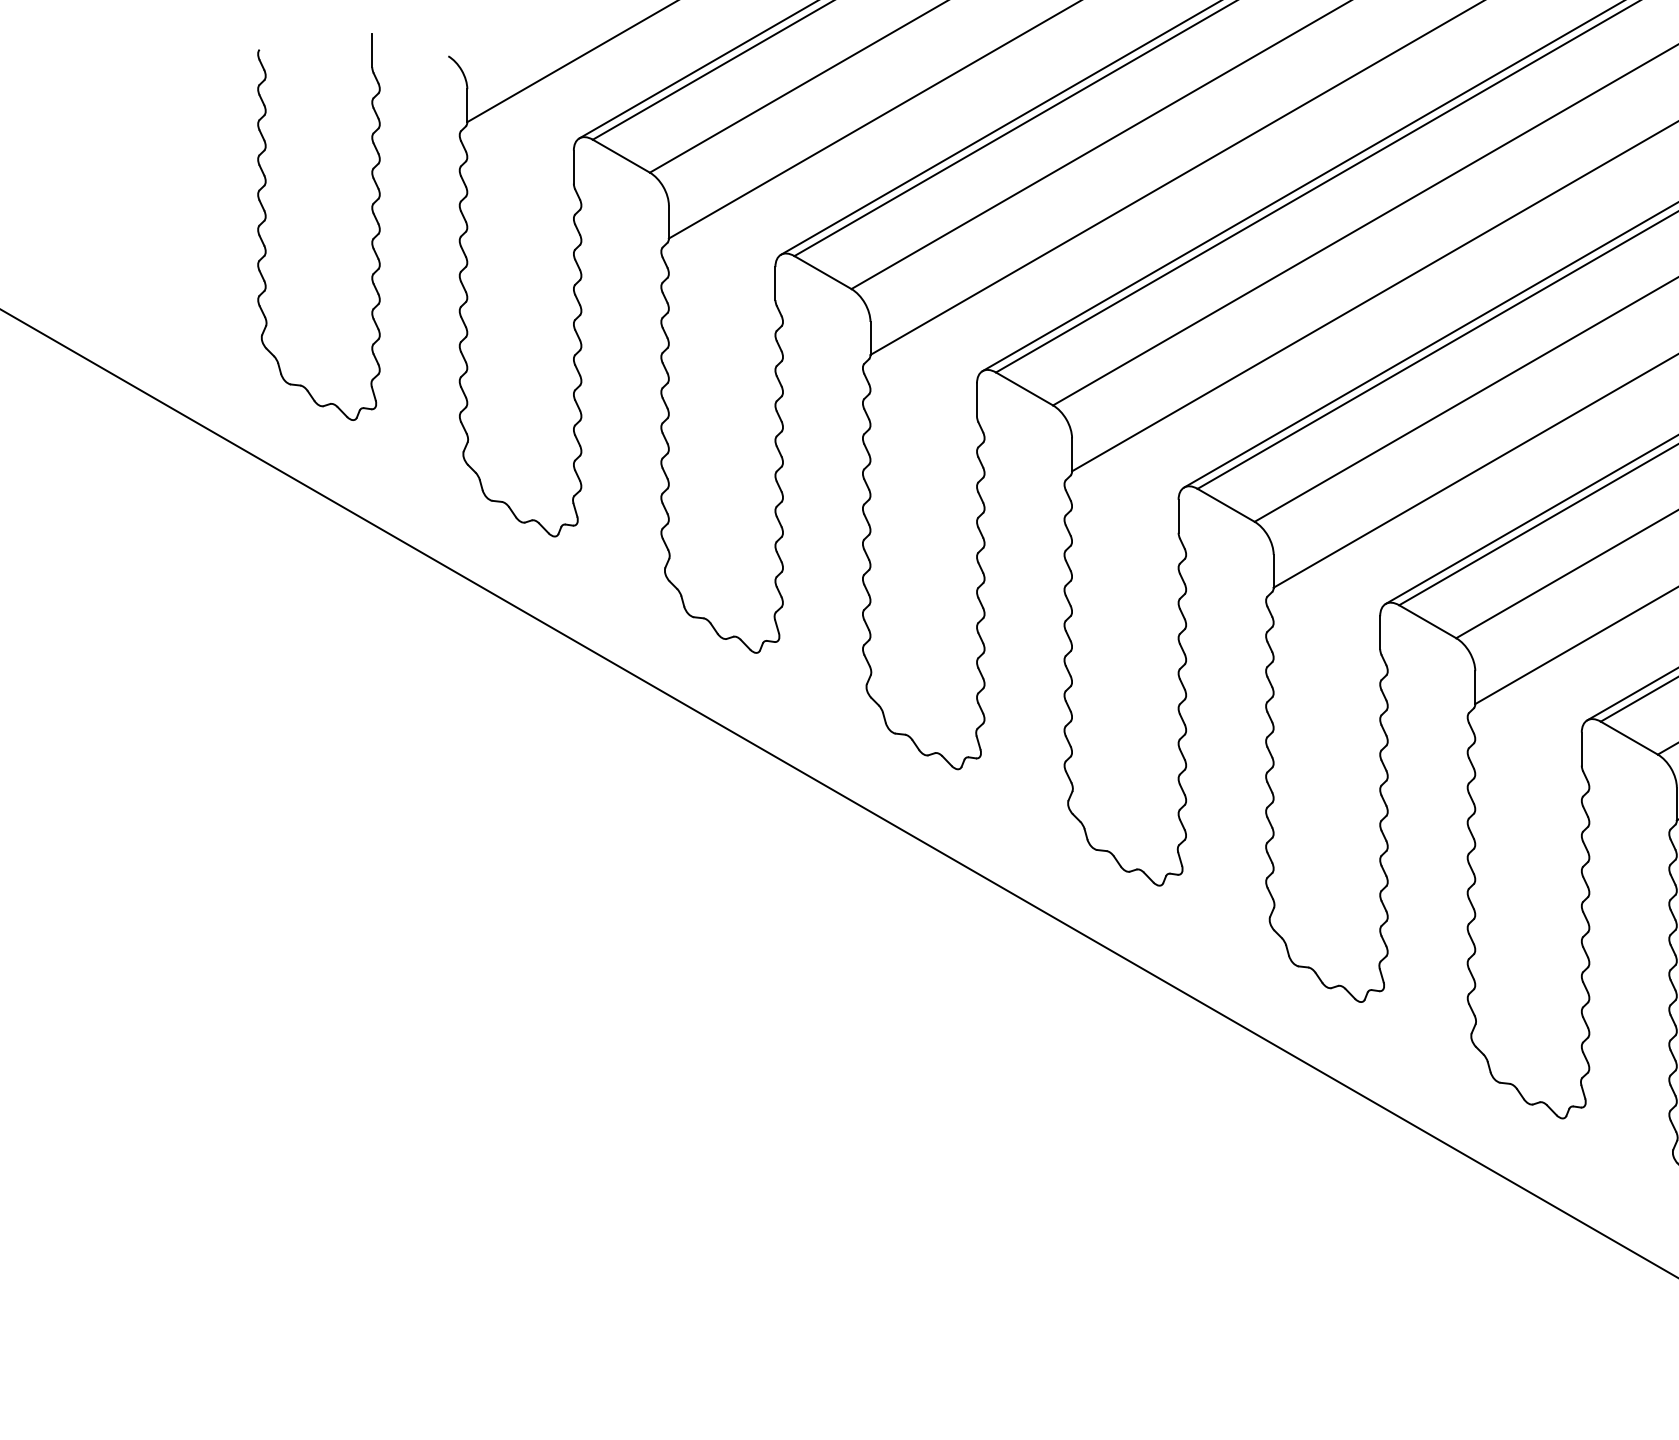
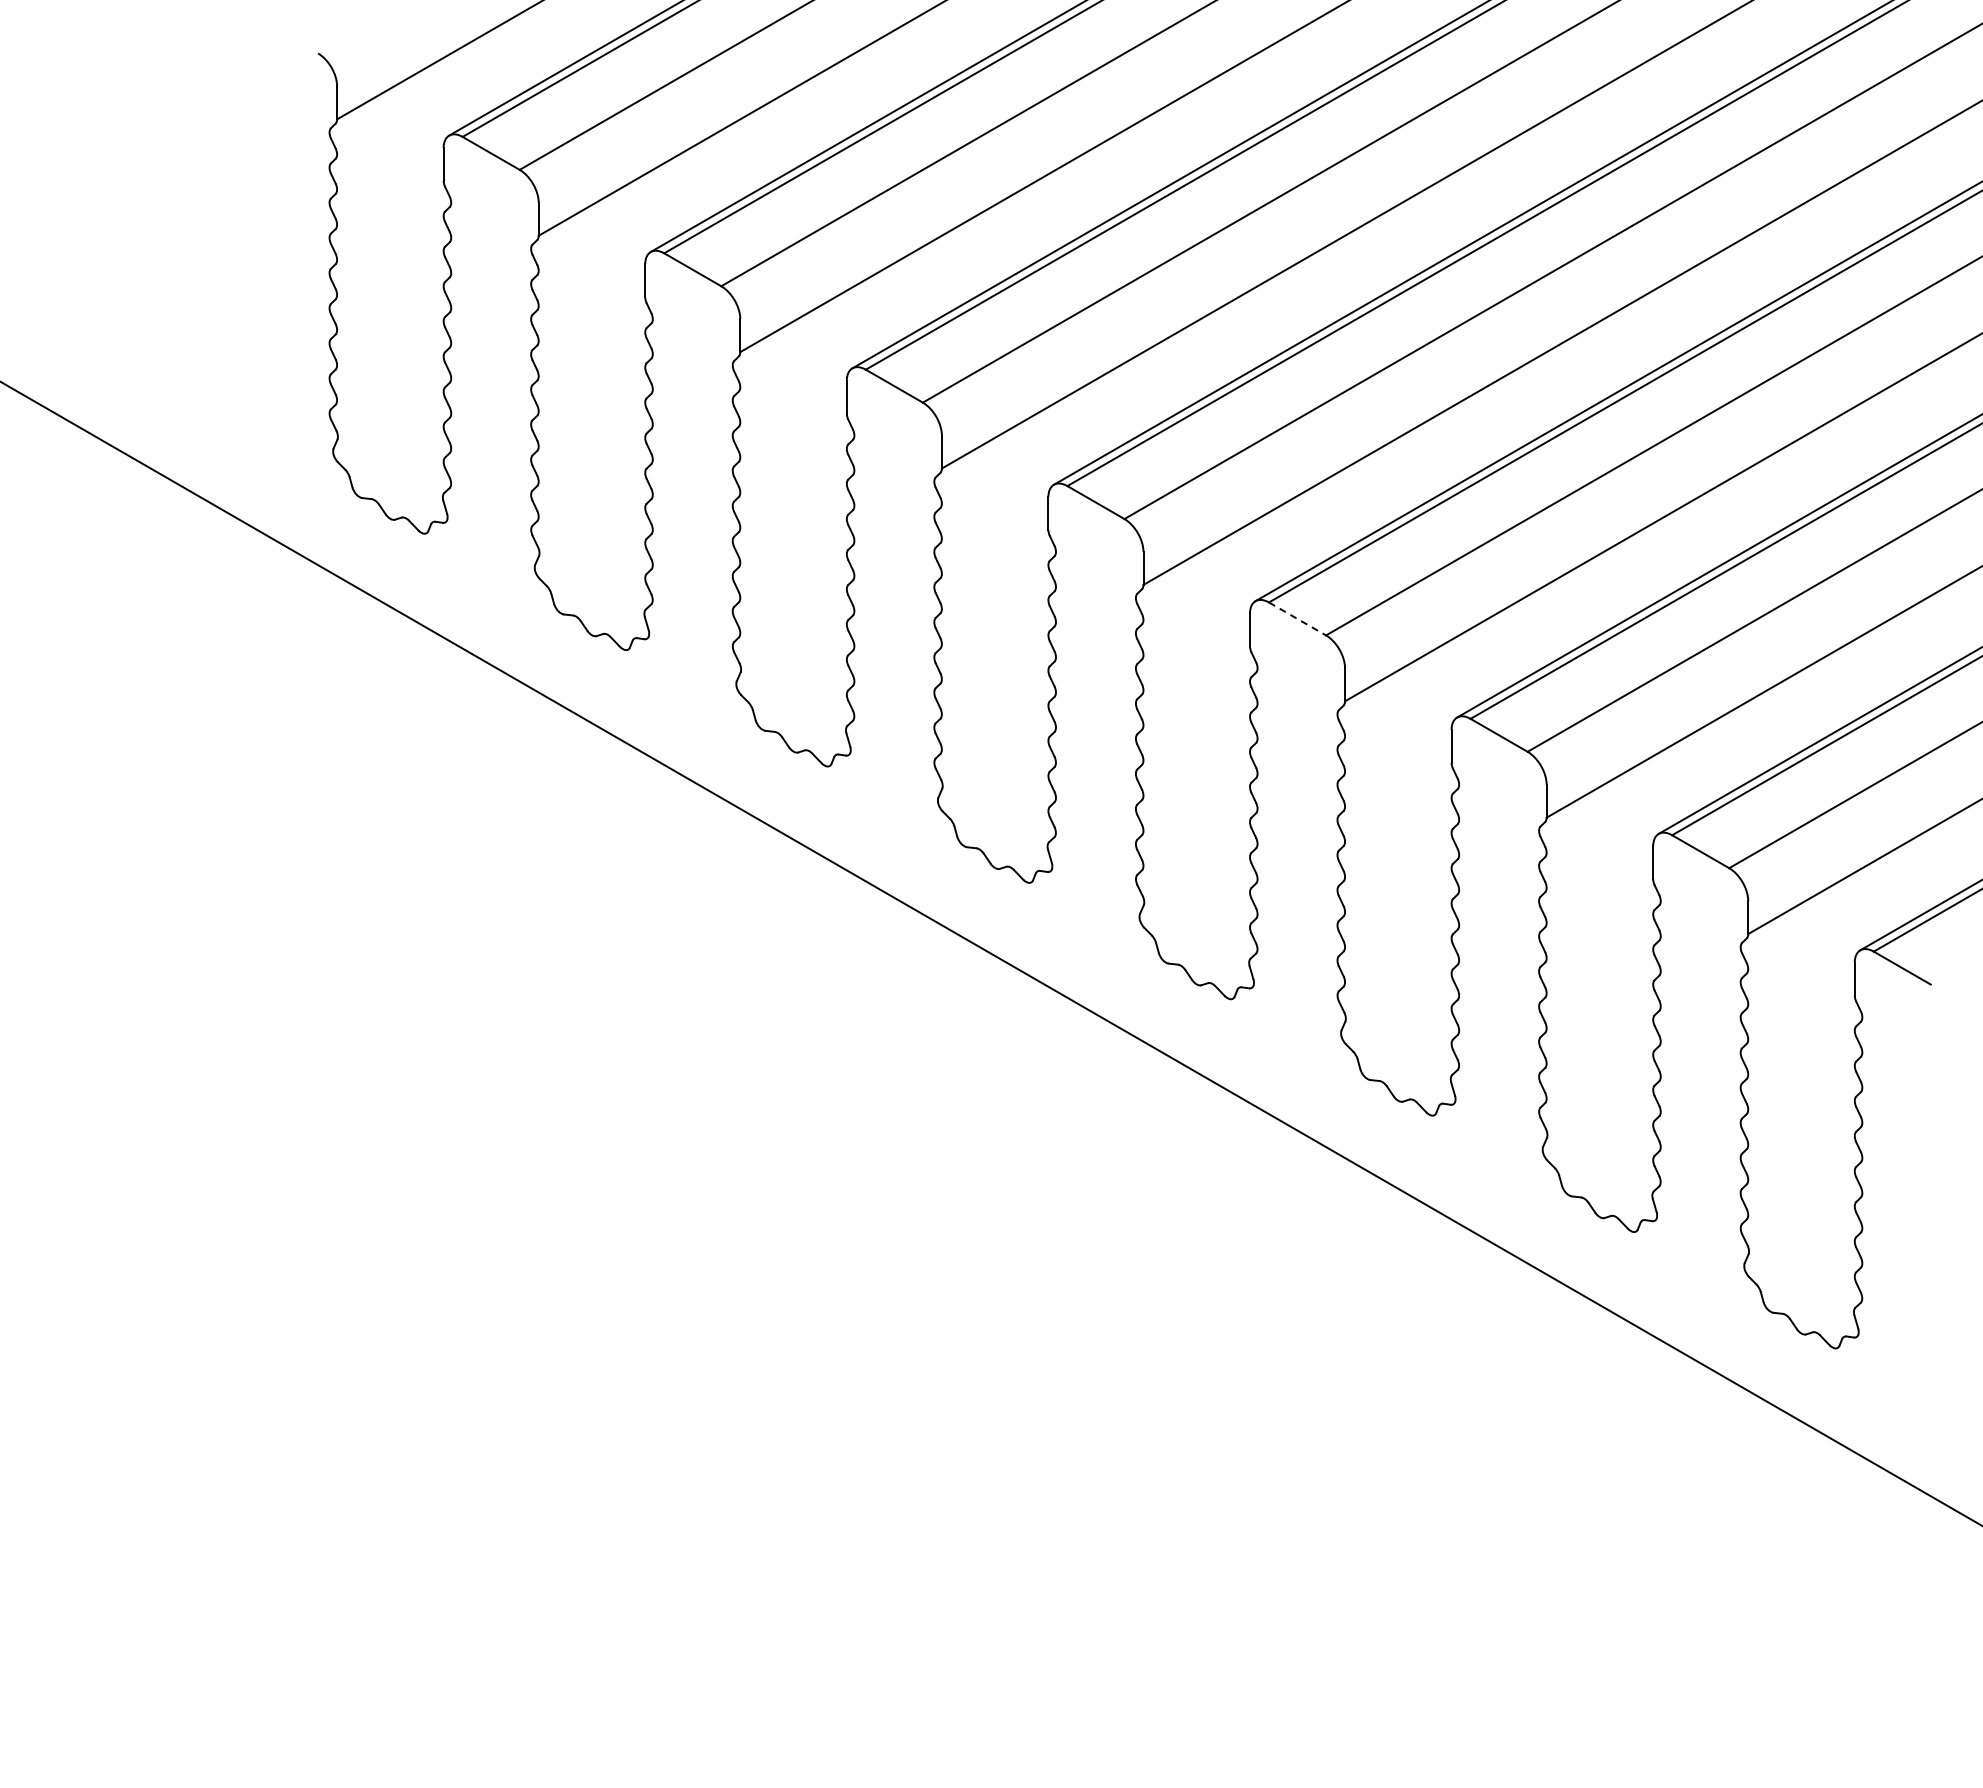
part: (266, 218) -> (136, 215), removed
line: (1427, 621) -> (1297, 618), solid -> dashed

